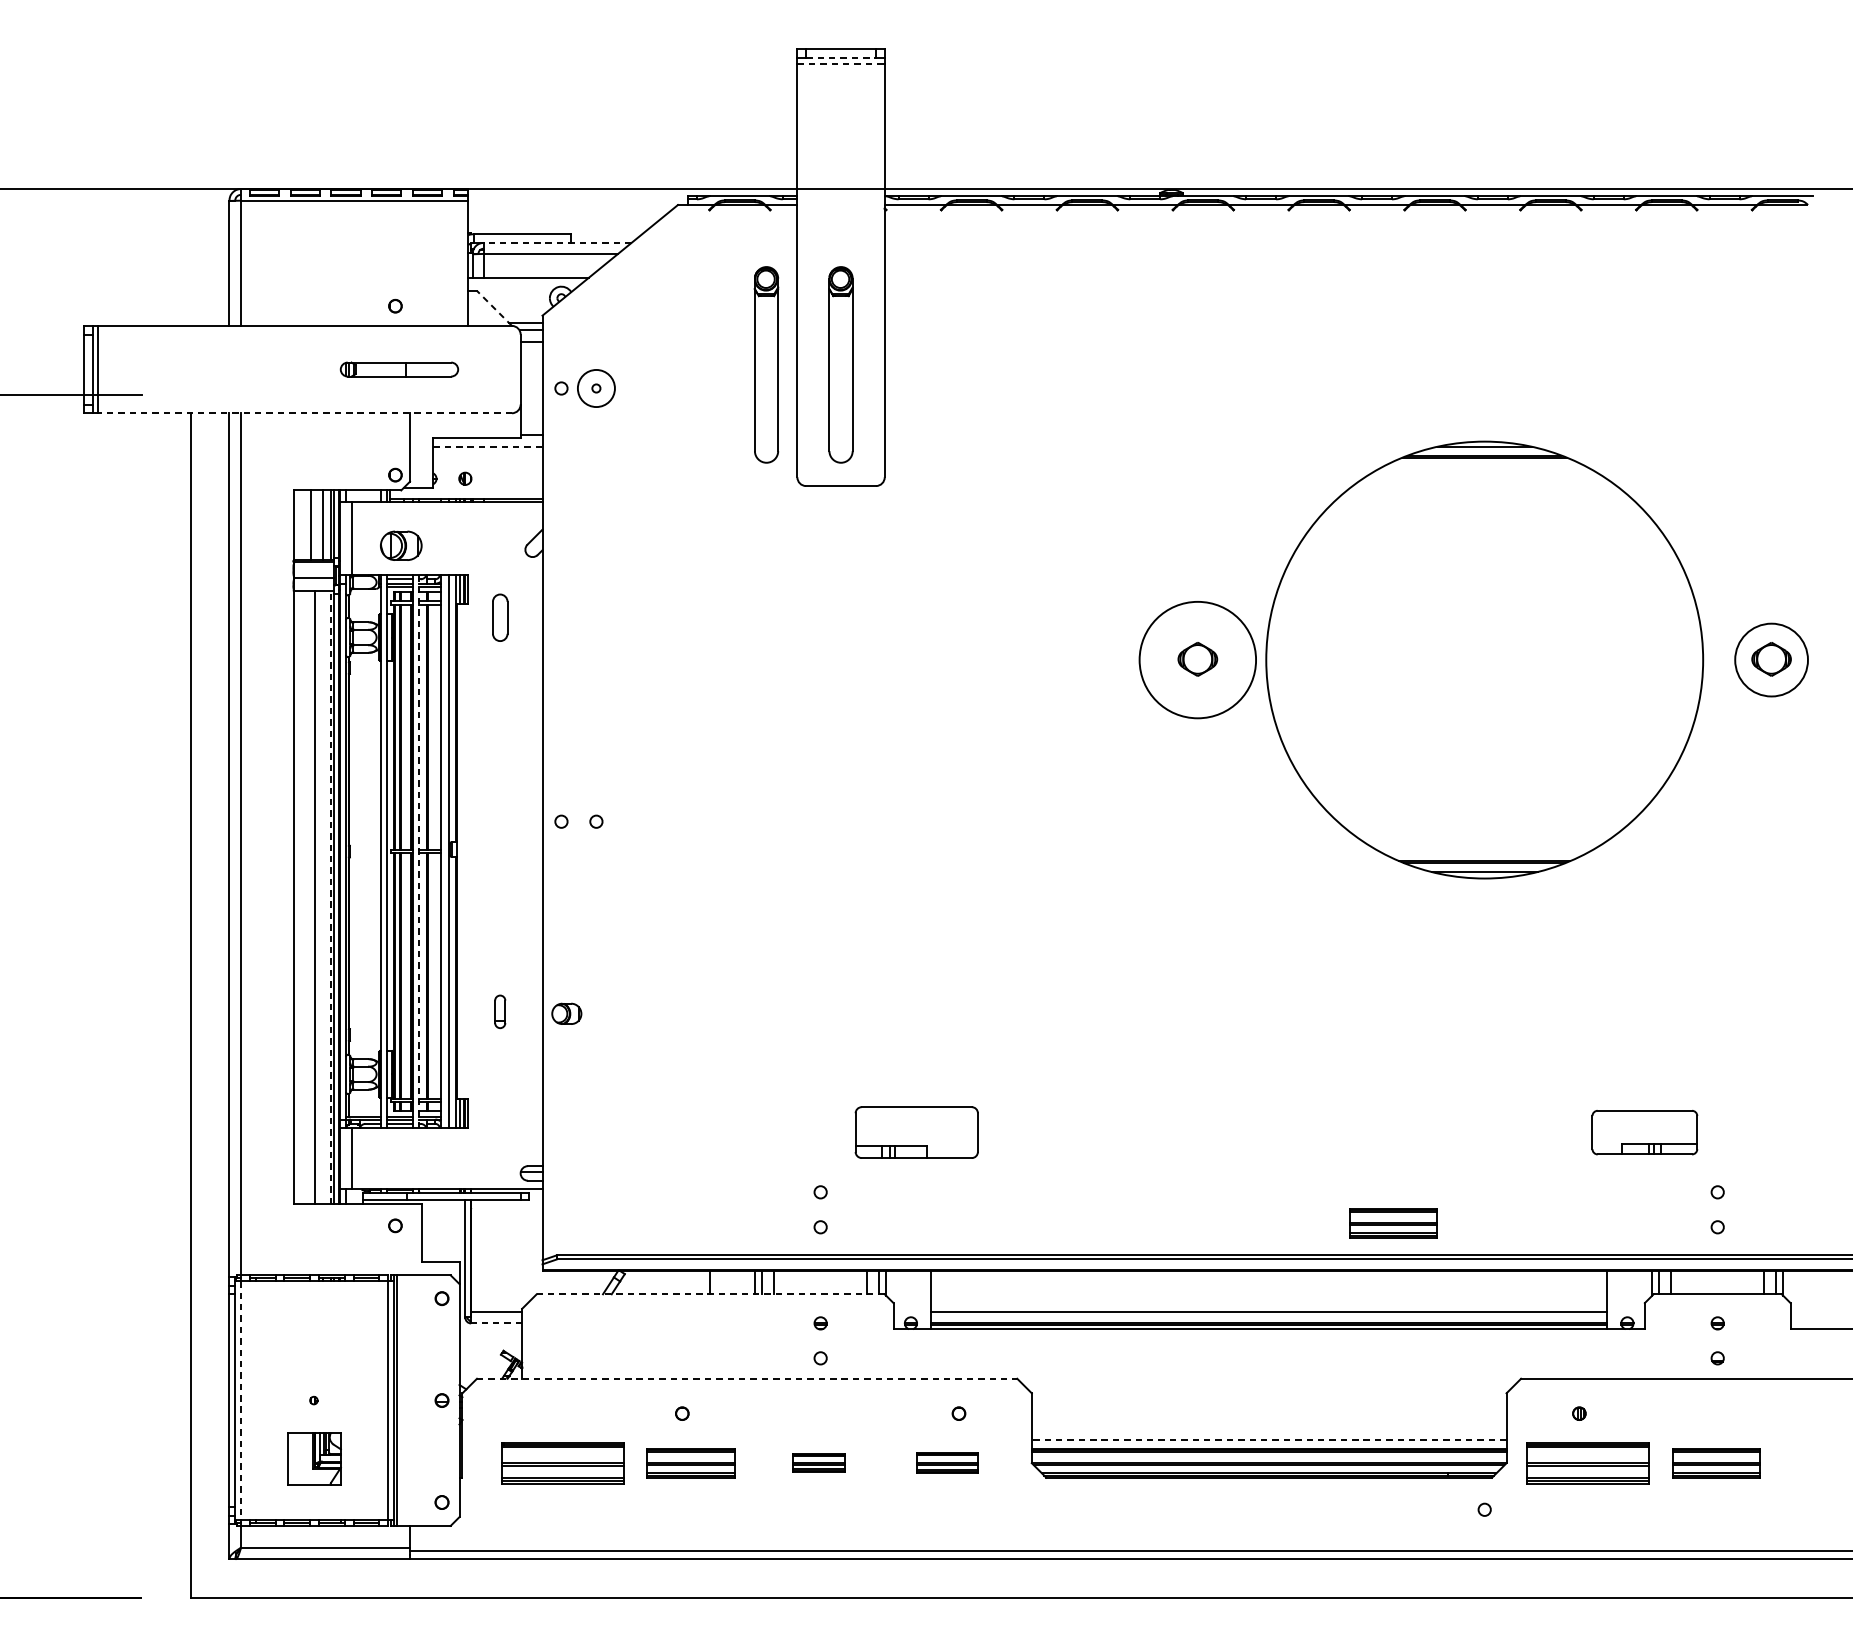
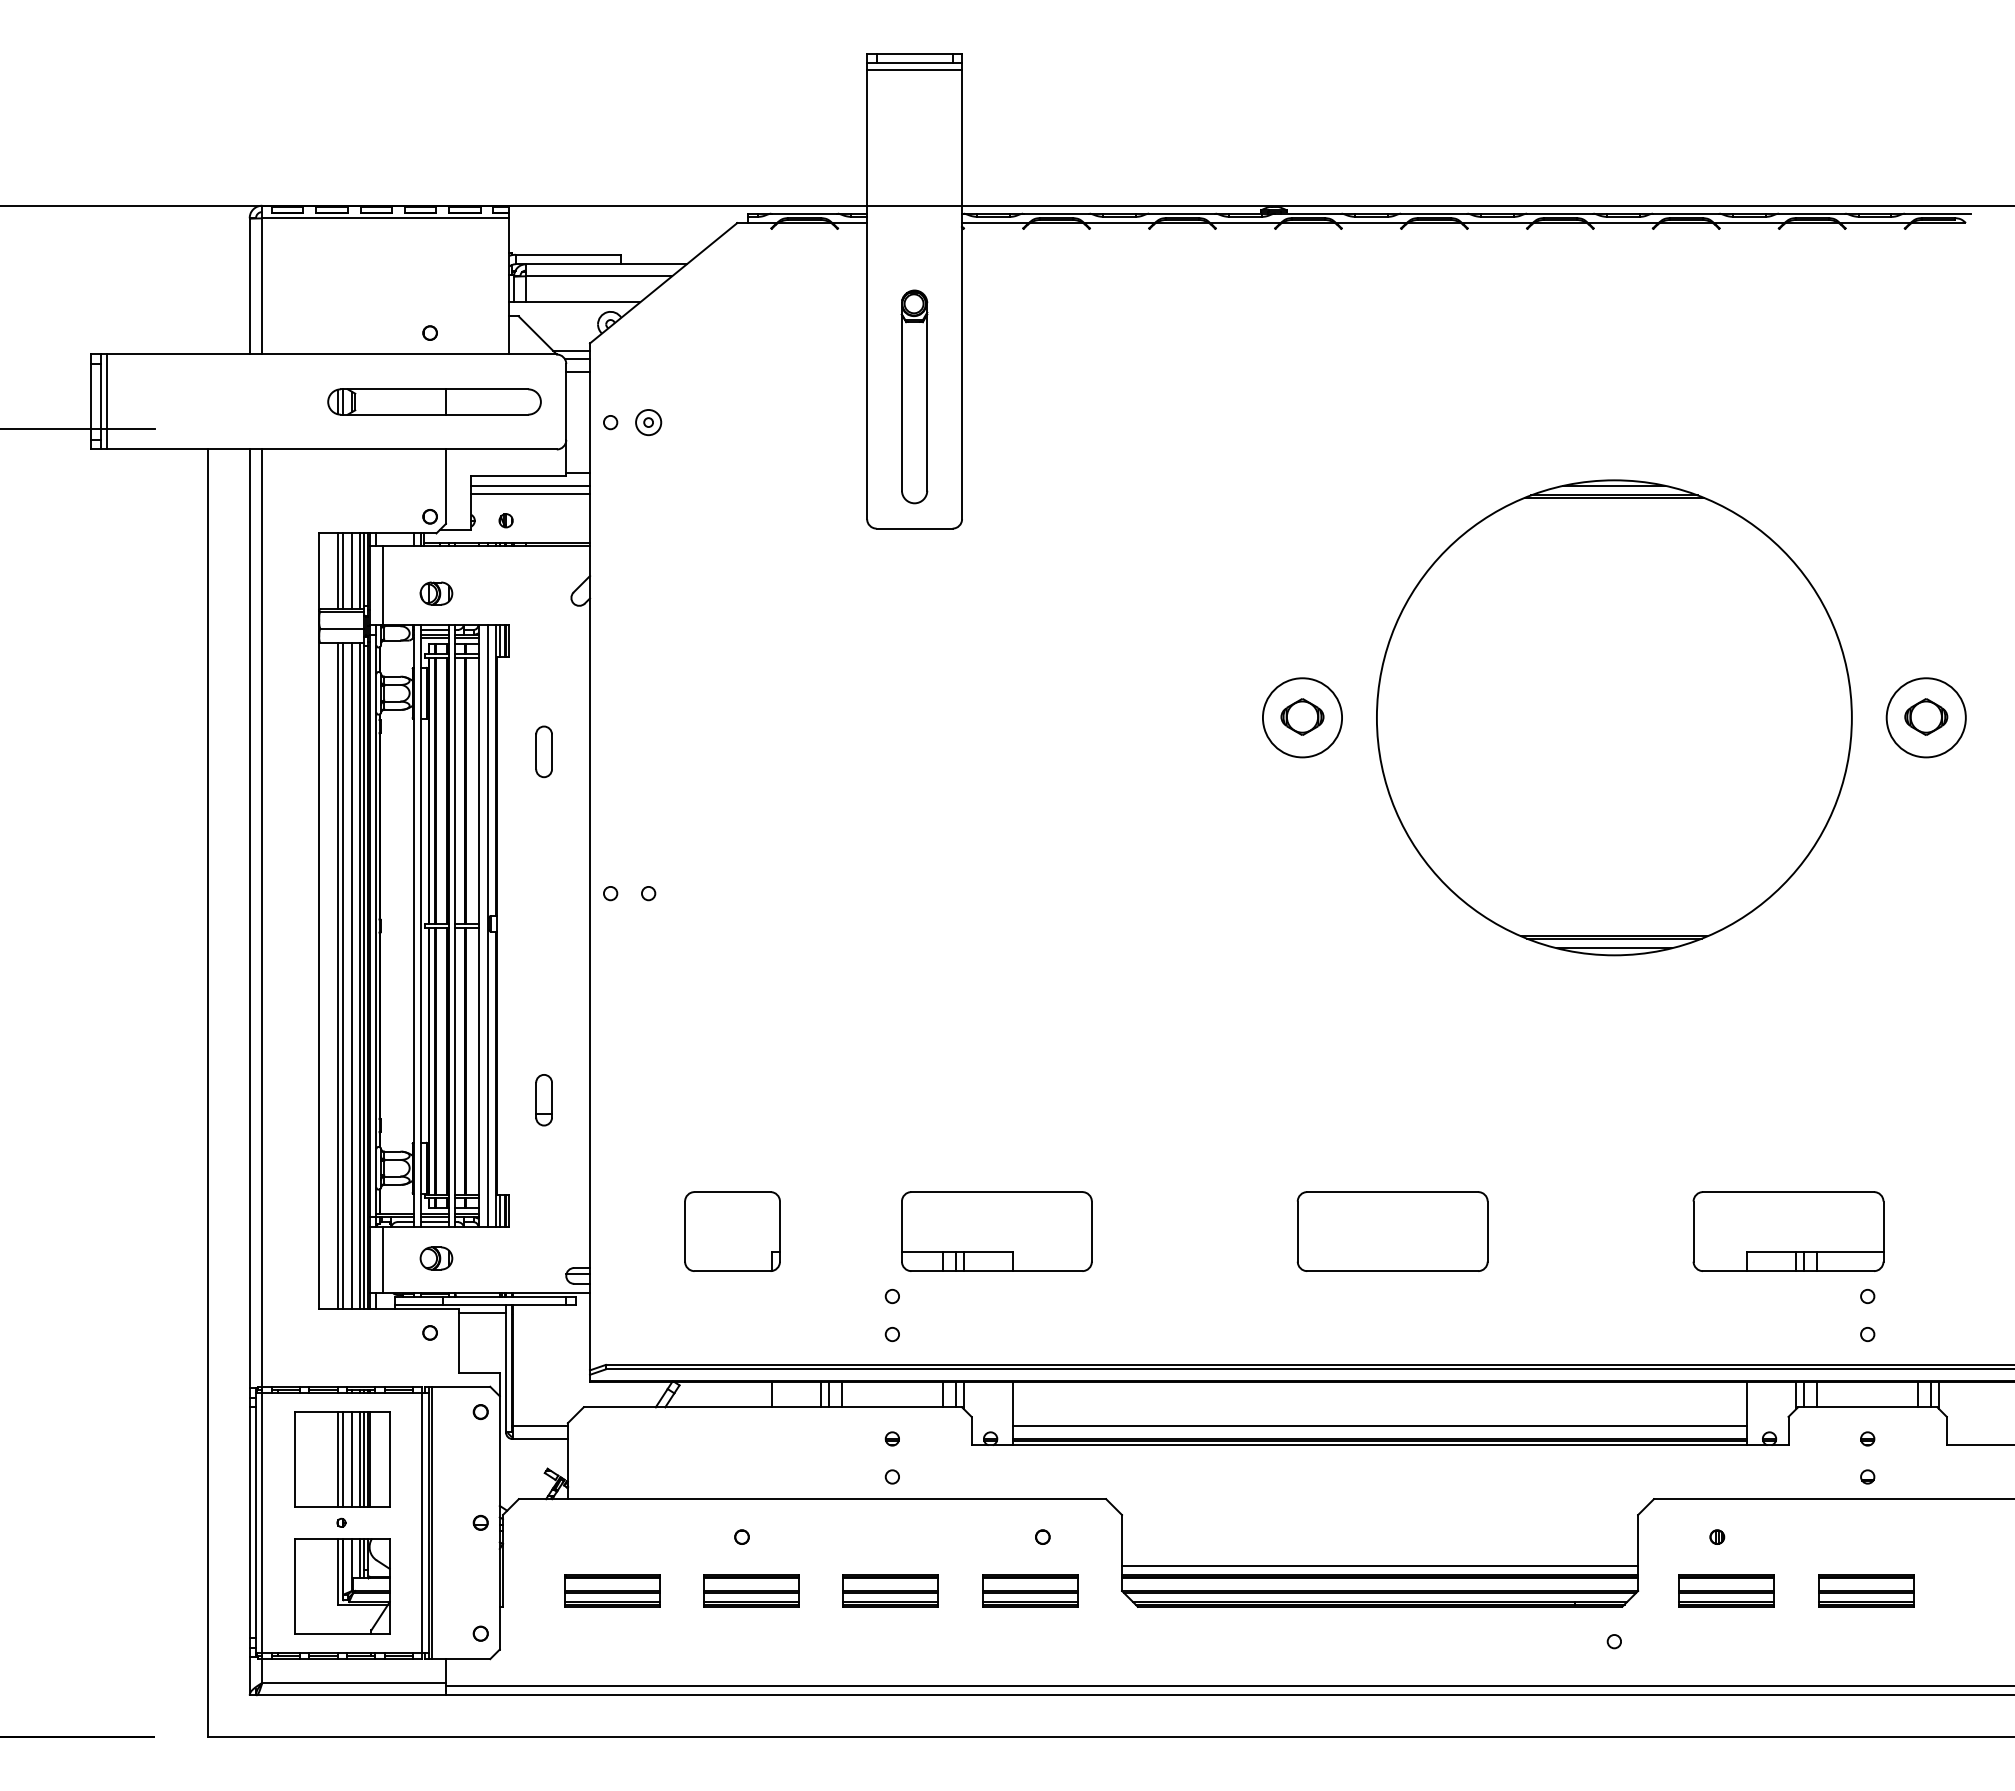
line: (841, 58) -> (915, 63), dashed -> solid
line: (840, 63) -> (914, 69), dashed -> solid
line: (557, 243) -> (606, 264), dashed -> solid
line: (494, 308) -> (537, 335), dashed -> solid
part: (766, 364) -> (833, 396), removed
part: (399, 369) -> (434, 401), size x1.67
circle: (596, 388) -> (648, 422), size x0.62
line: (304, 413) -> (331, 449), dashed -> solid
line: (488, 446) -> (531, 485), dashed -> solid
line: (487, 454) -> (530, 494), added
line: (315, 525) -> (343, 571), added
part: (401, 545) -> (436, 593), size x0.71
part: (499, 617) -> (543, 751), moved
circle: (1197, 659) -> (1302, 717), size x0.62
line: (418, 852) -> (455, 926), dashed -> solid
line: (330, 897) -> (359, 975), dashed -> solid
line: (311, 898) -> (338, 976), added
line: (323, 898) -> (351, 976), added
part: (499, 1012) -> (543, 1100), size x1.43
part: (566, 1013) -> (436, 1258), moved
part: (673, 1132) -> (732, 1231), added
part: (916, 1132) -> (996, 1231), size x1.43
part: (1280, 1132) -> (1392, 1231), added
part: (1644, 1132) -> (1788, 1231), size x1.67
line: (443, 1207) -> (482, 1313), added
part: (1393, 1222) -> (1515, 1329), removed
line: (710, 1294) -> (772, 1407), dashed -> solid
line: (496, 1322) -> (540, 1438), dashed -> solid
part: (314, 1342) -> (342, 1459), added
line: (747, 1379) -> (812, 1499), dashed -> solid
line: (241, 1400) -> (262, 1522), dashed -> solid
line: (1268, 1439) -> (1379, 1565), dashed -> solid
part: (314, 1459) -> (342, 1586), size x1.67
part: (563, 1462) -> (612, 1590), size x0.71
part: (818, 1462) -> (890, 1590), size x1.67
part: (947, 1462) -> (1030, 1590), size x1.43
part: (1587, 1462) -> (1726, 1590), size x0.71

